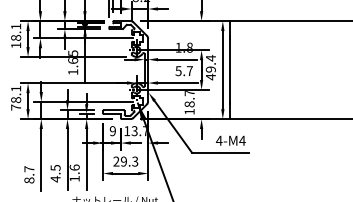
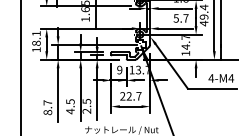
text: (189, 104) -> (185, 47), 18.7 -> 14.7
text: (16, 107) -> (36, 49), 78.1 -> 18.1
text: (129, 161) -> (134, 96), 29.3 -> 22.7
text: (74, 172) -> (86, 105), 1.6 -> 2.5

